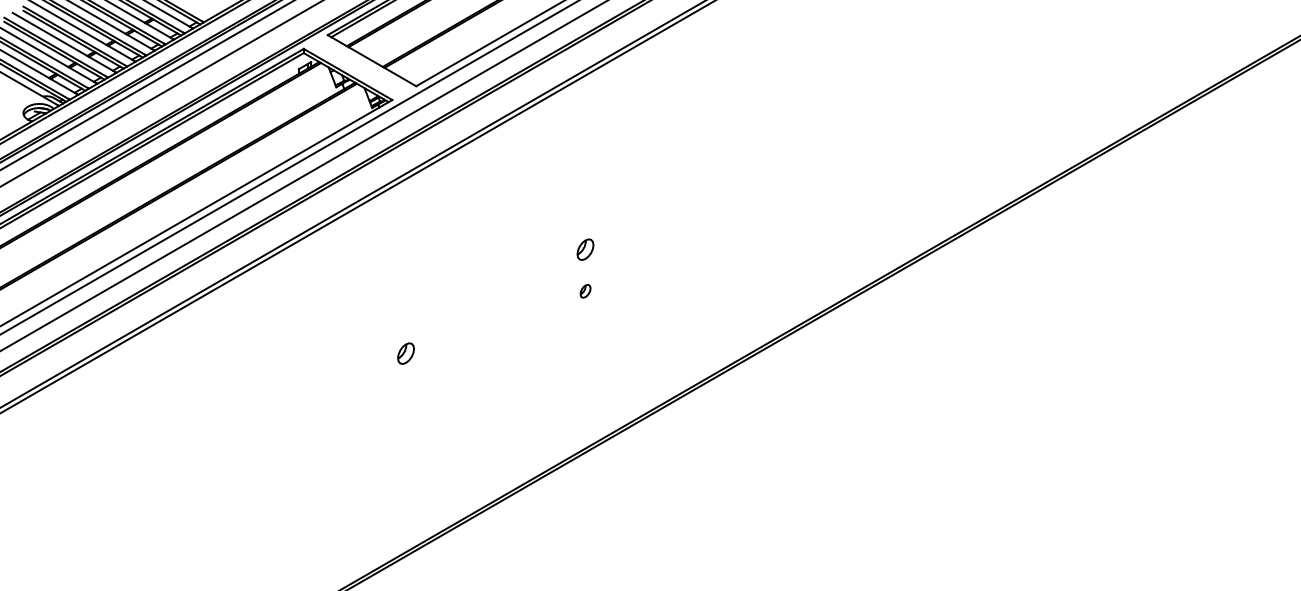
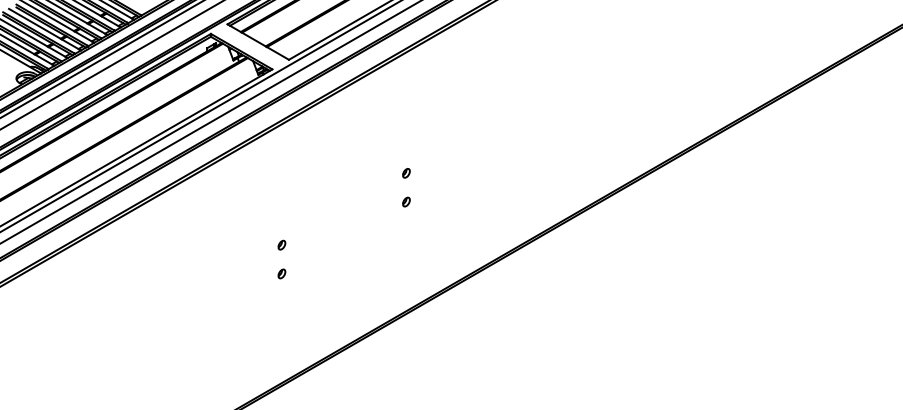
part: (585, 250) -> (406, 173), size x0.62
part: (405, 352) -> (281, 244), size x0.62
part: (405, 394) -> (281, 273), added

